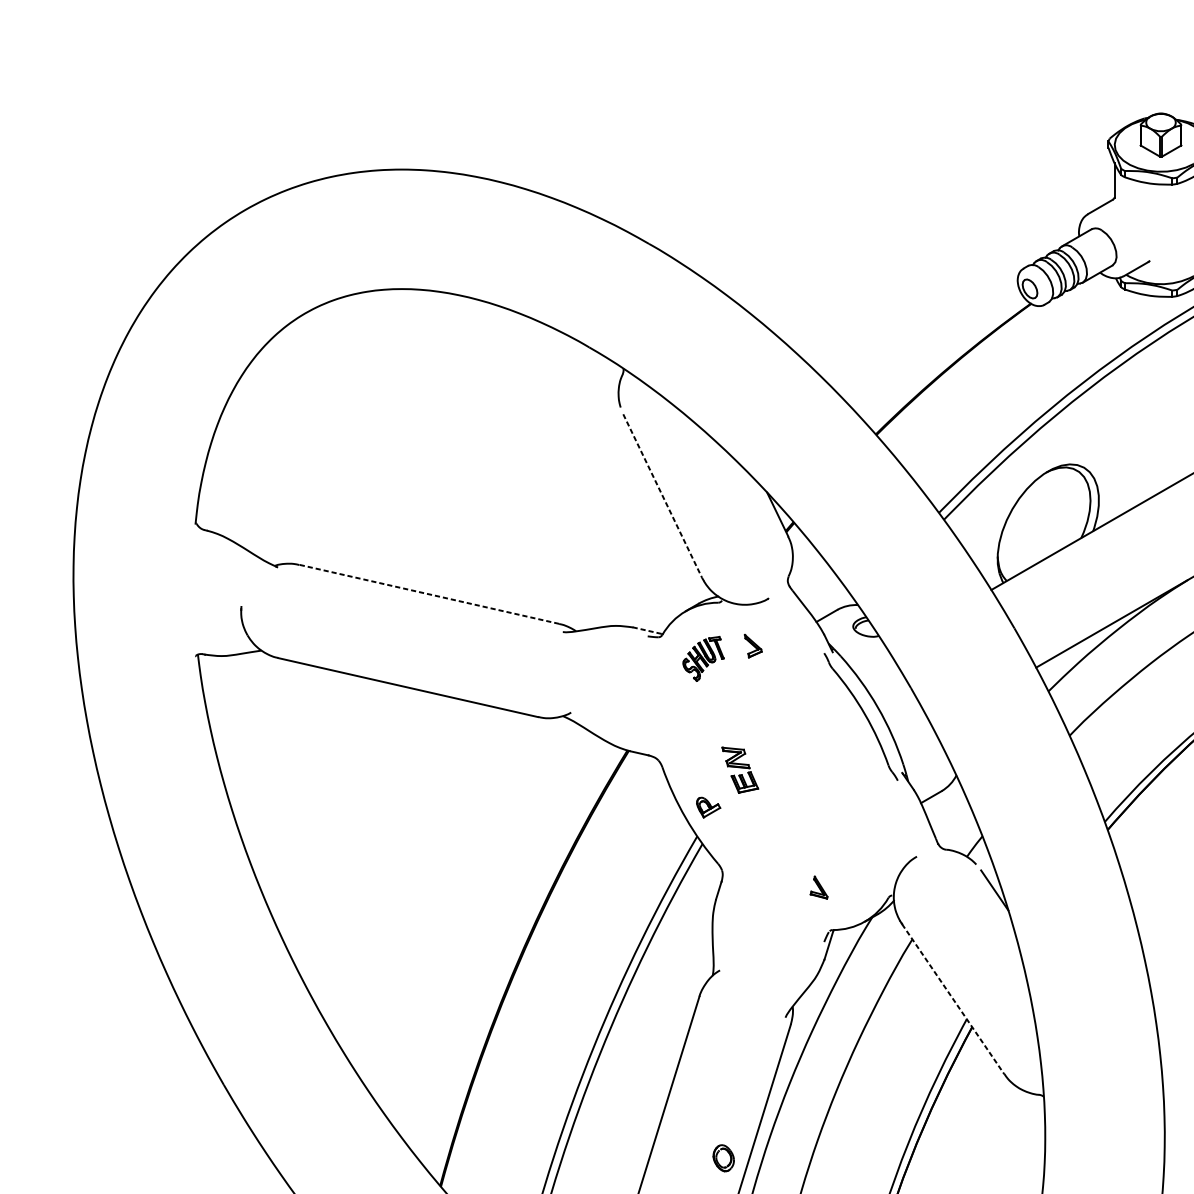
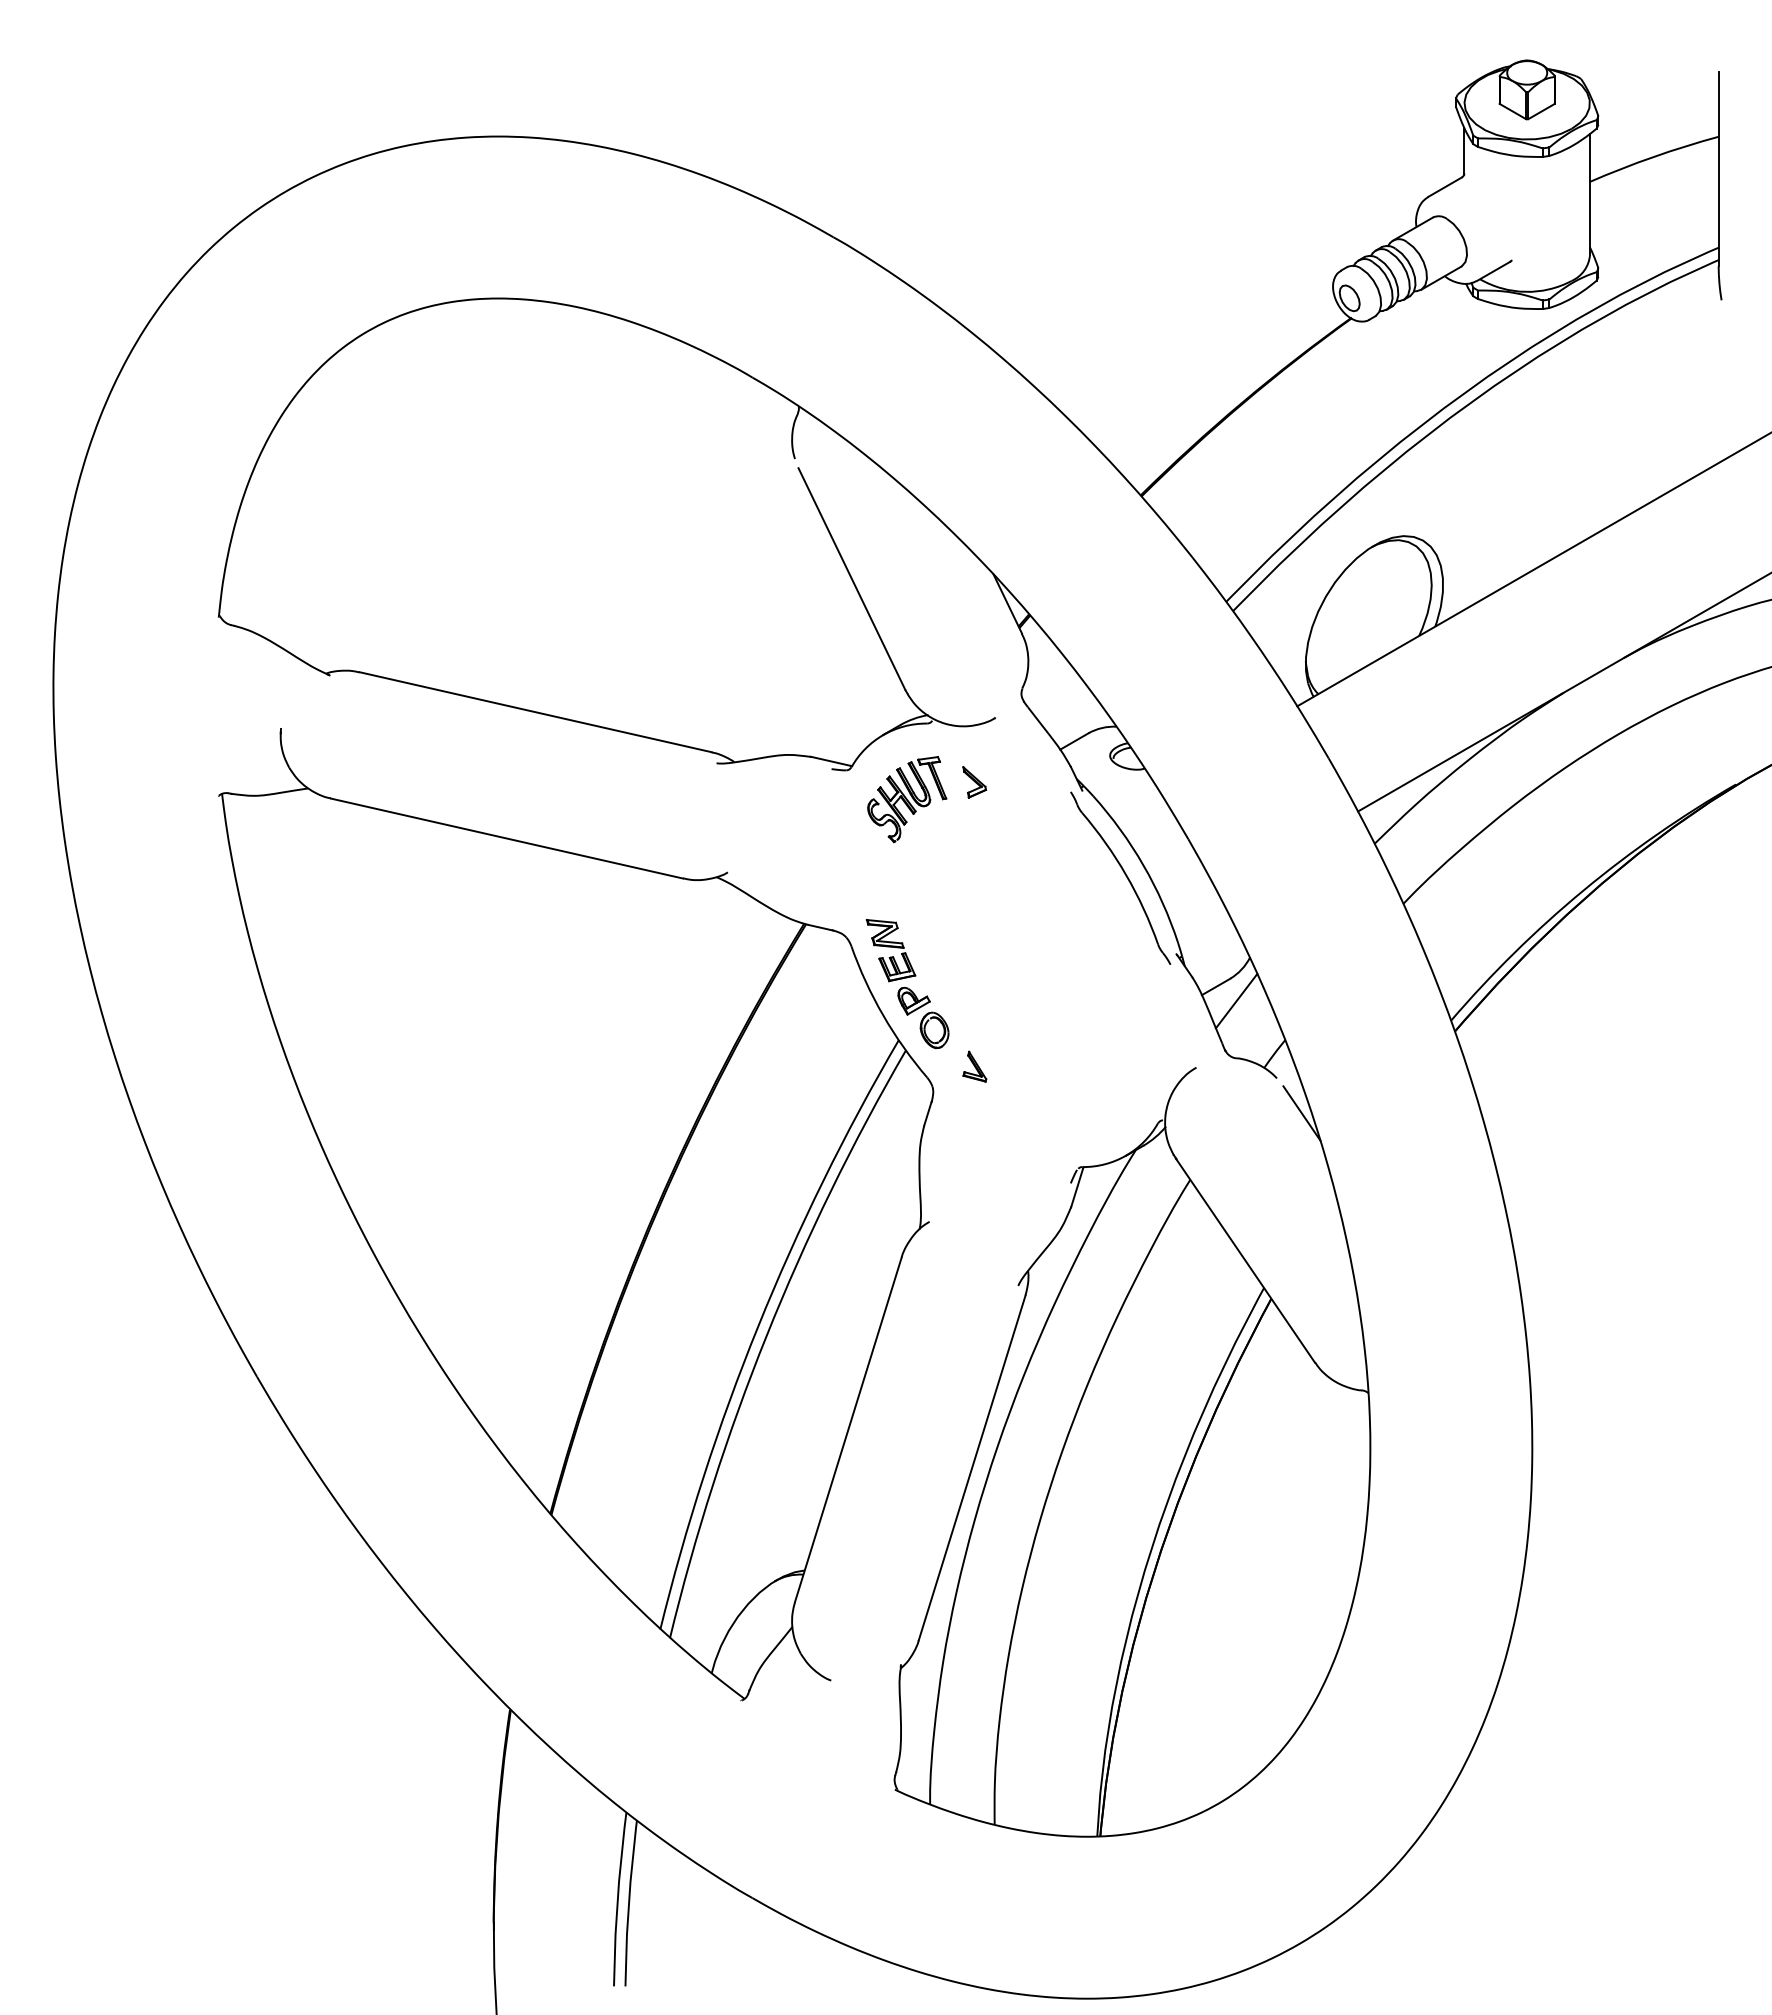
line: (662, 495) -> (851, 578), dashed -> solid
line: (429, 594) -> (535, 712), dashed -> solid
line: (646, 630) -> (830, 761), dashed -> solid
part: (703, 658) -> (907, 799), size x1.43
part: (739, 770) -> (890, 950), moved
line: (946, 807) -> (1236, 1000), added
part: (818, 887) -> (974, 1066), moved
line: (953, 998) -> (1245, 1260), dashed -> solid
part: (723, 1158) -> (934, 1030), moved

